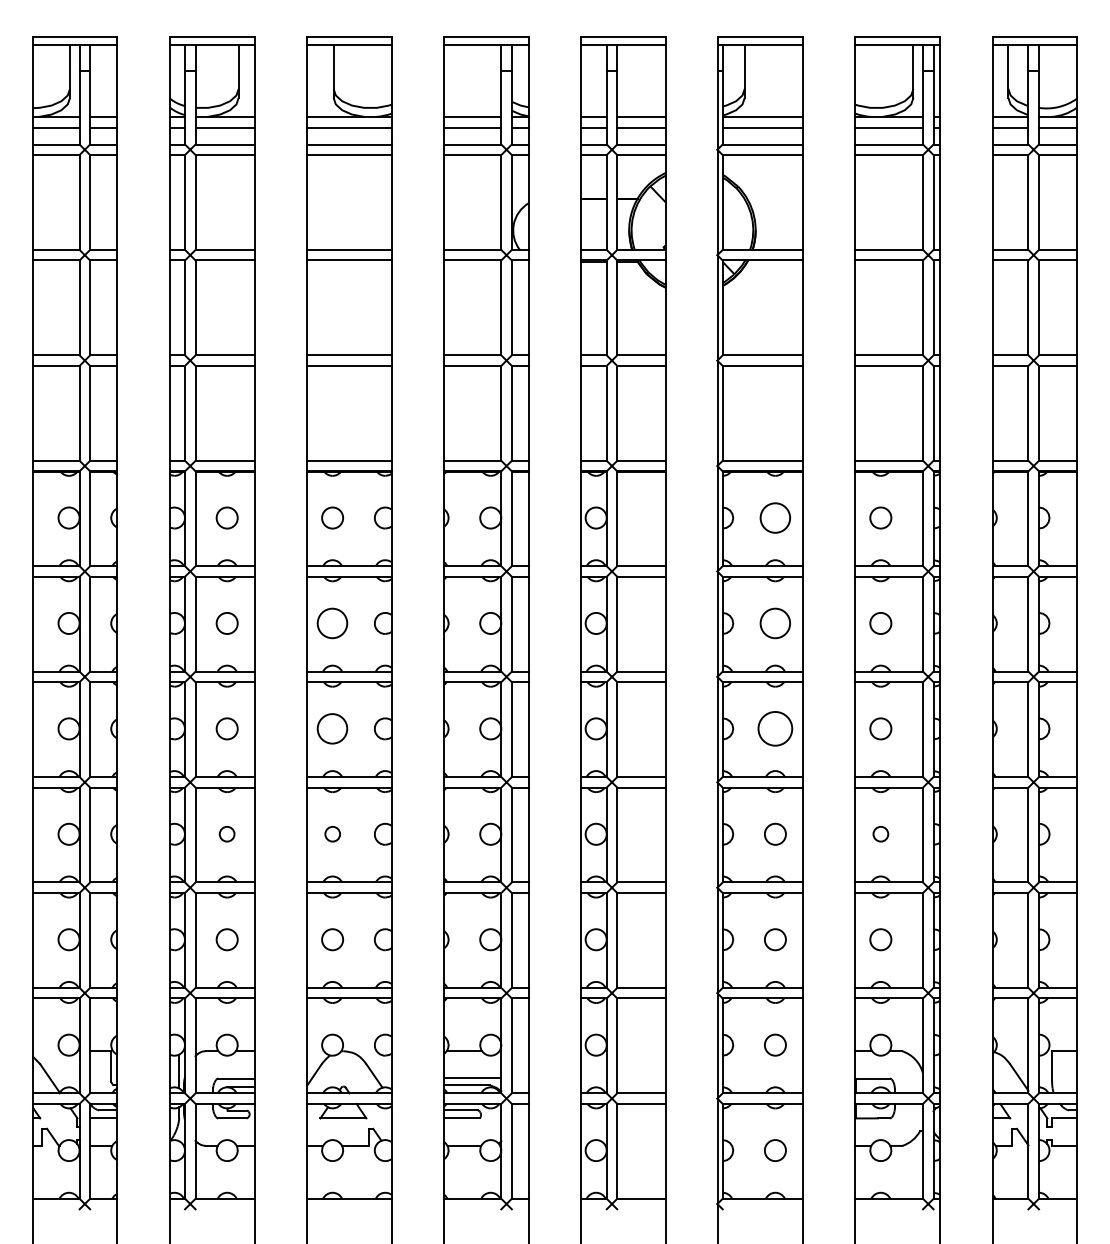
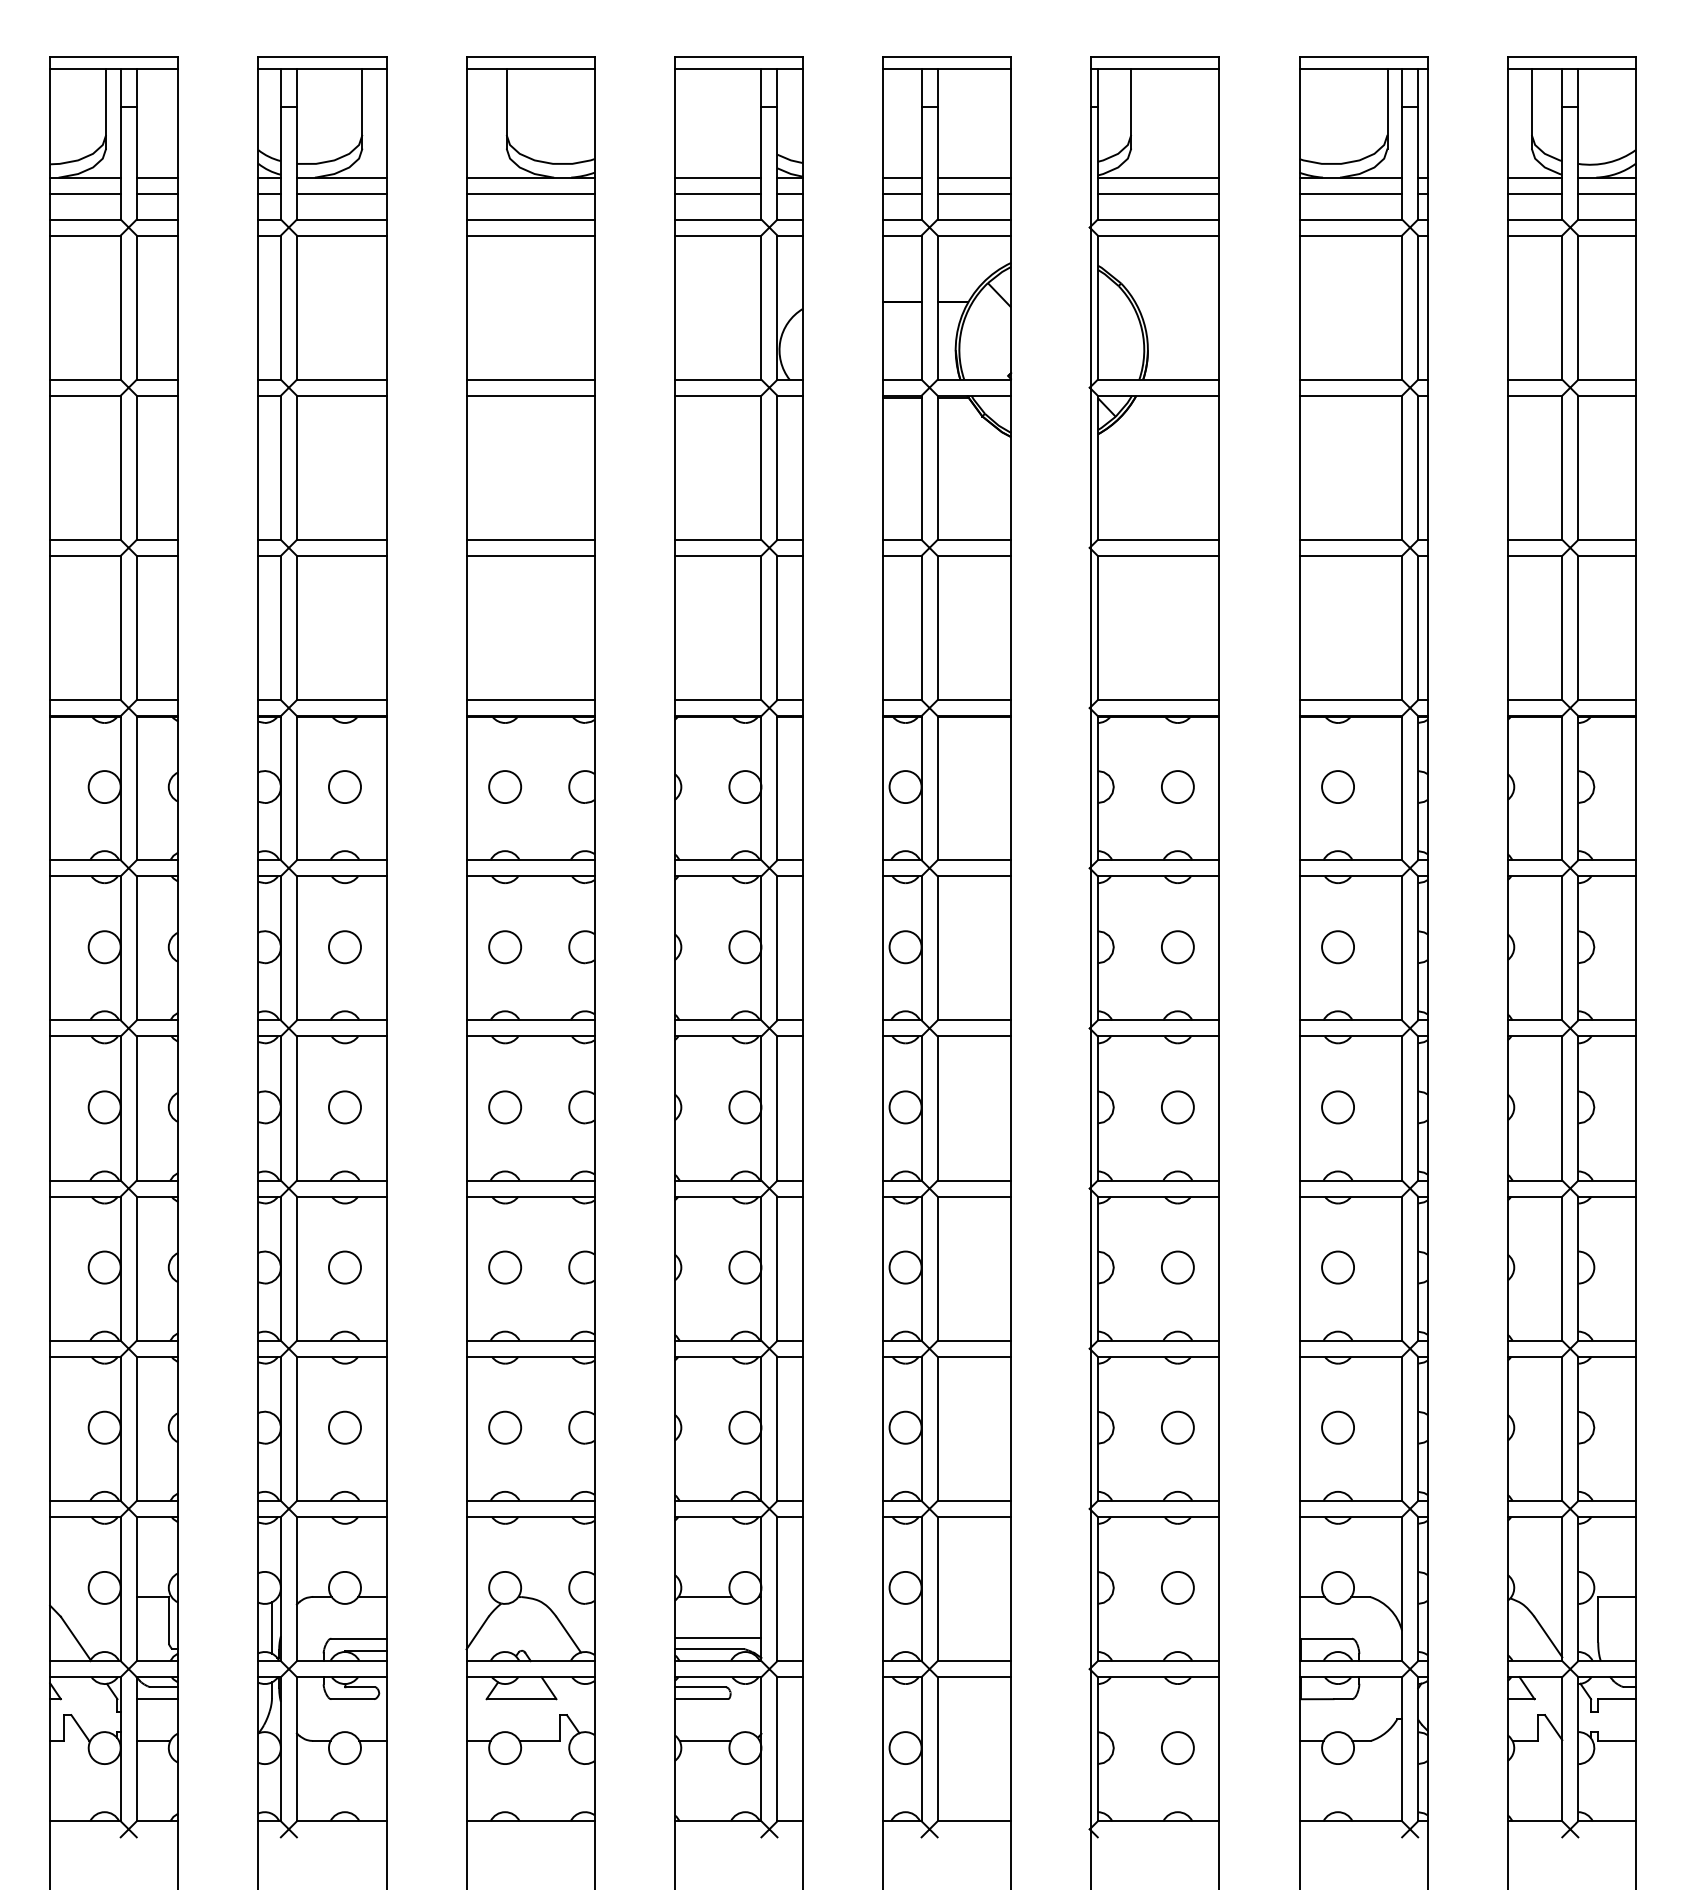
circle: (775, 517) -> (1178, 786), size x0.71
circle: (332, 623) -> (504, 947), size x0.71
circle: (775, 623) -> (1178, 947), size x0.71
circle: (332, 728) -> (504, 1106), size x0.71
circle: (775, 728) -> (1178, 1106), size x0.62
circle: (226, 833) -> (343, 1266), size x1.43
circle: (332, 833) -> (504, 1266), size x1.43
circle: (880, 833) -> (1337, 1266), size x1.43

